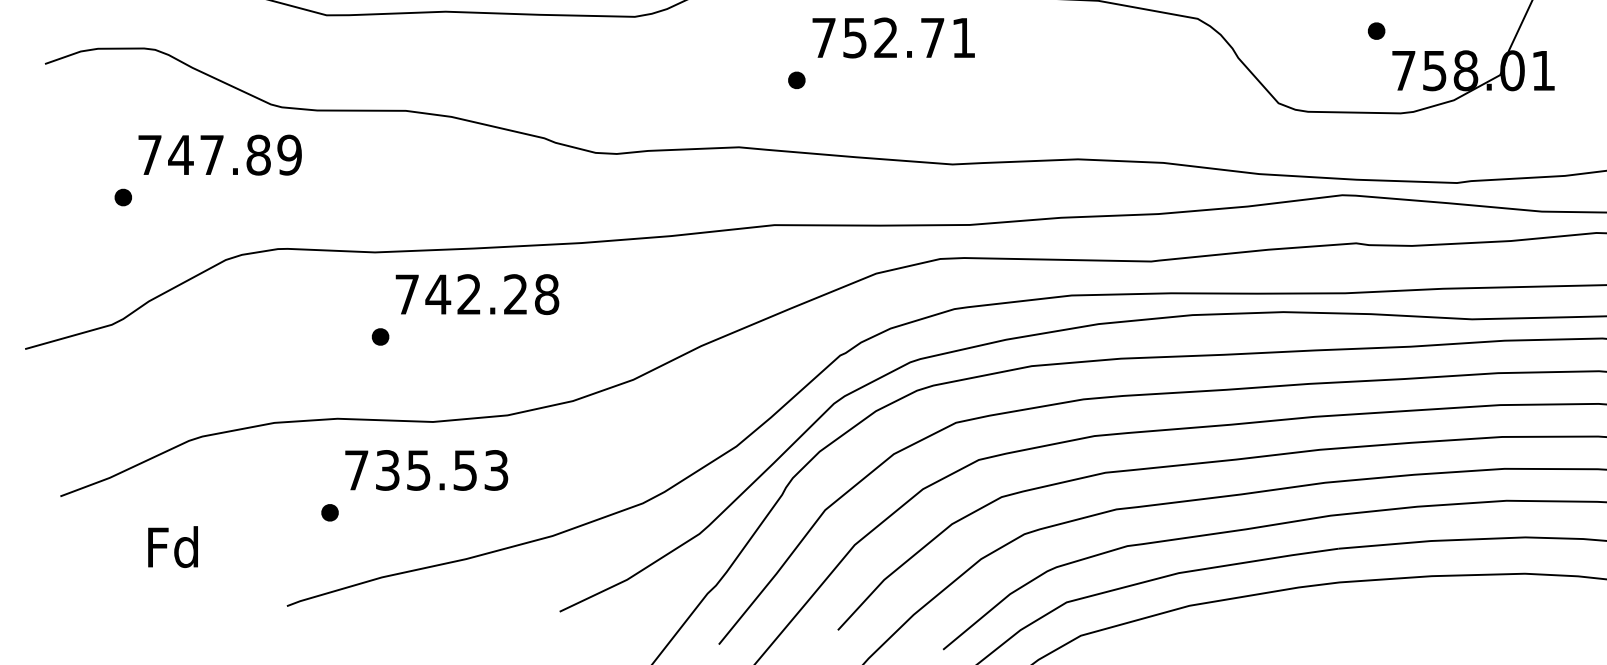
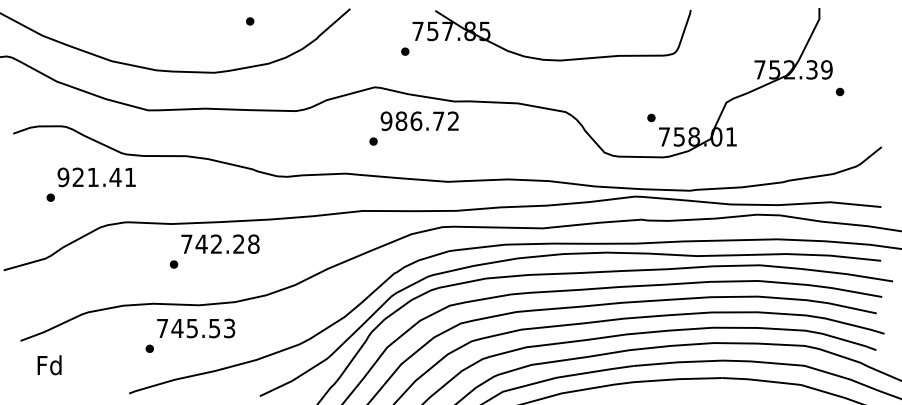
text: (892, 36) -> (419, 120), 752.71 -> 986.72
text: (218, 155) -> (96, 177), 747.89 -> 921.41
text: (387, 470) -> (177, 328), 735.53 -> 745.53
text: (172, 547) -> (49, 365), moved

